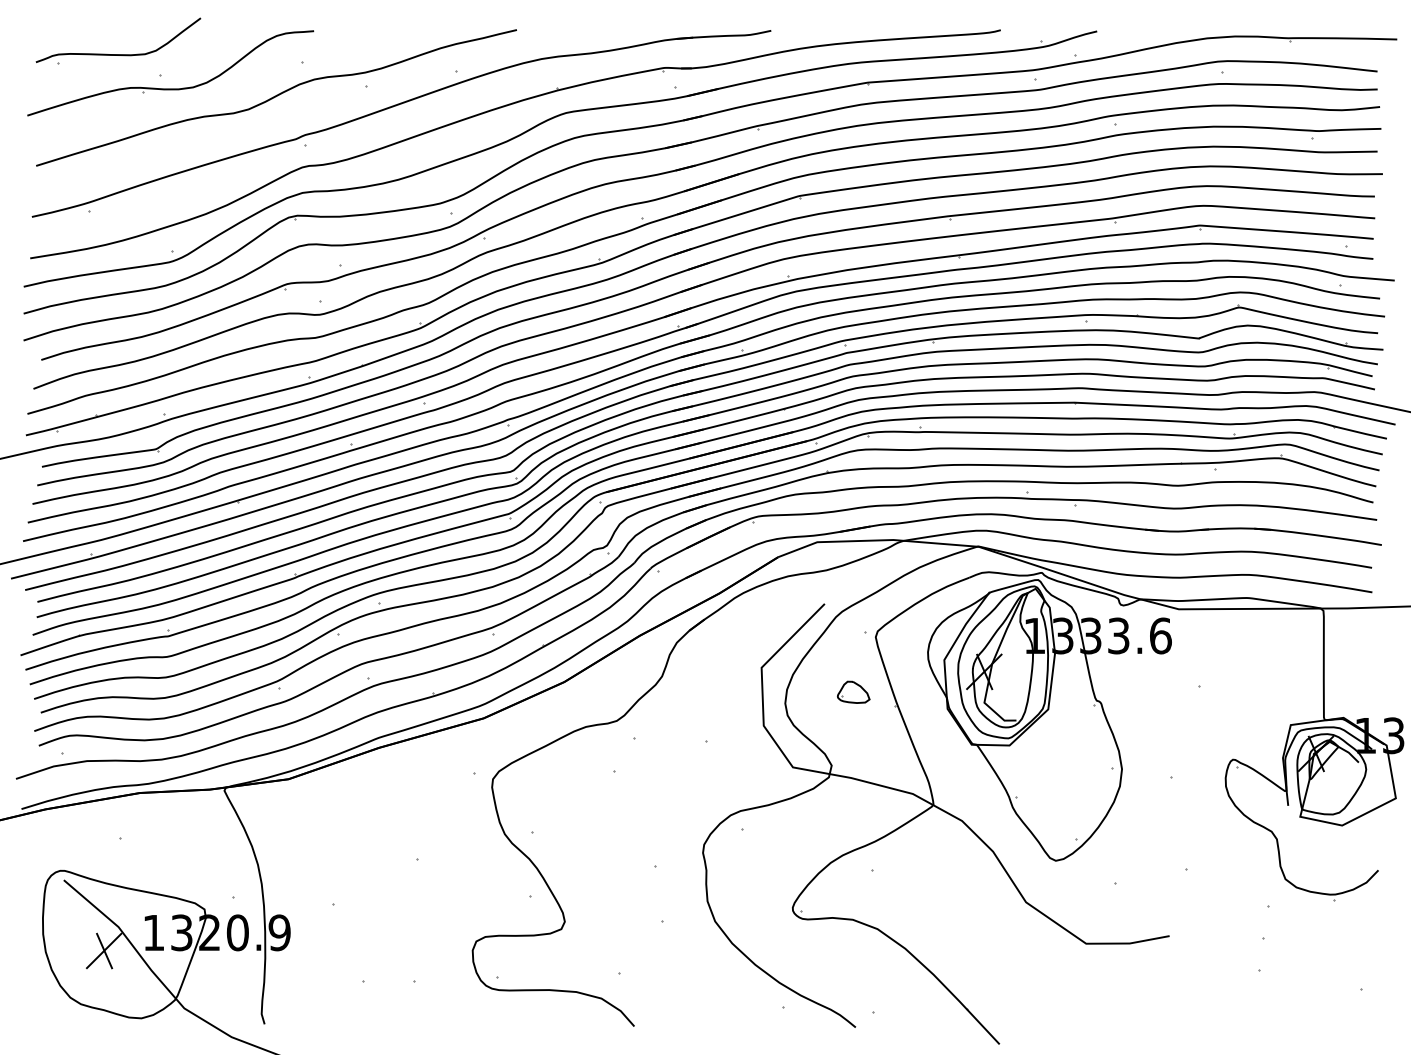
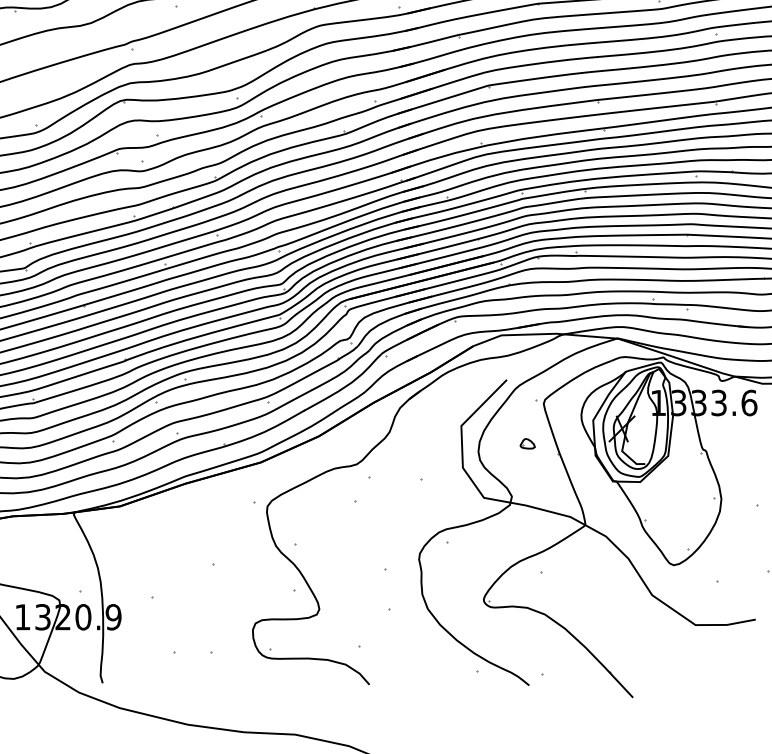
part: (853, 692) -> (527, 443), size x0.62

